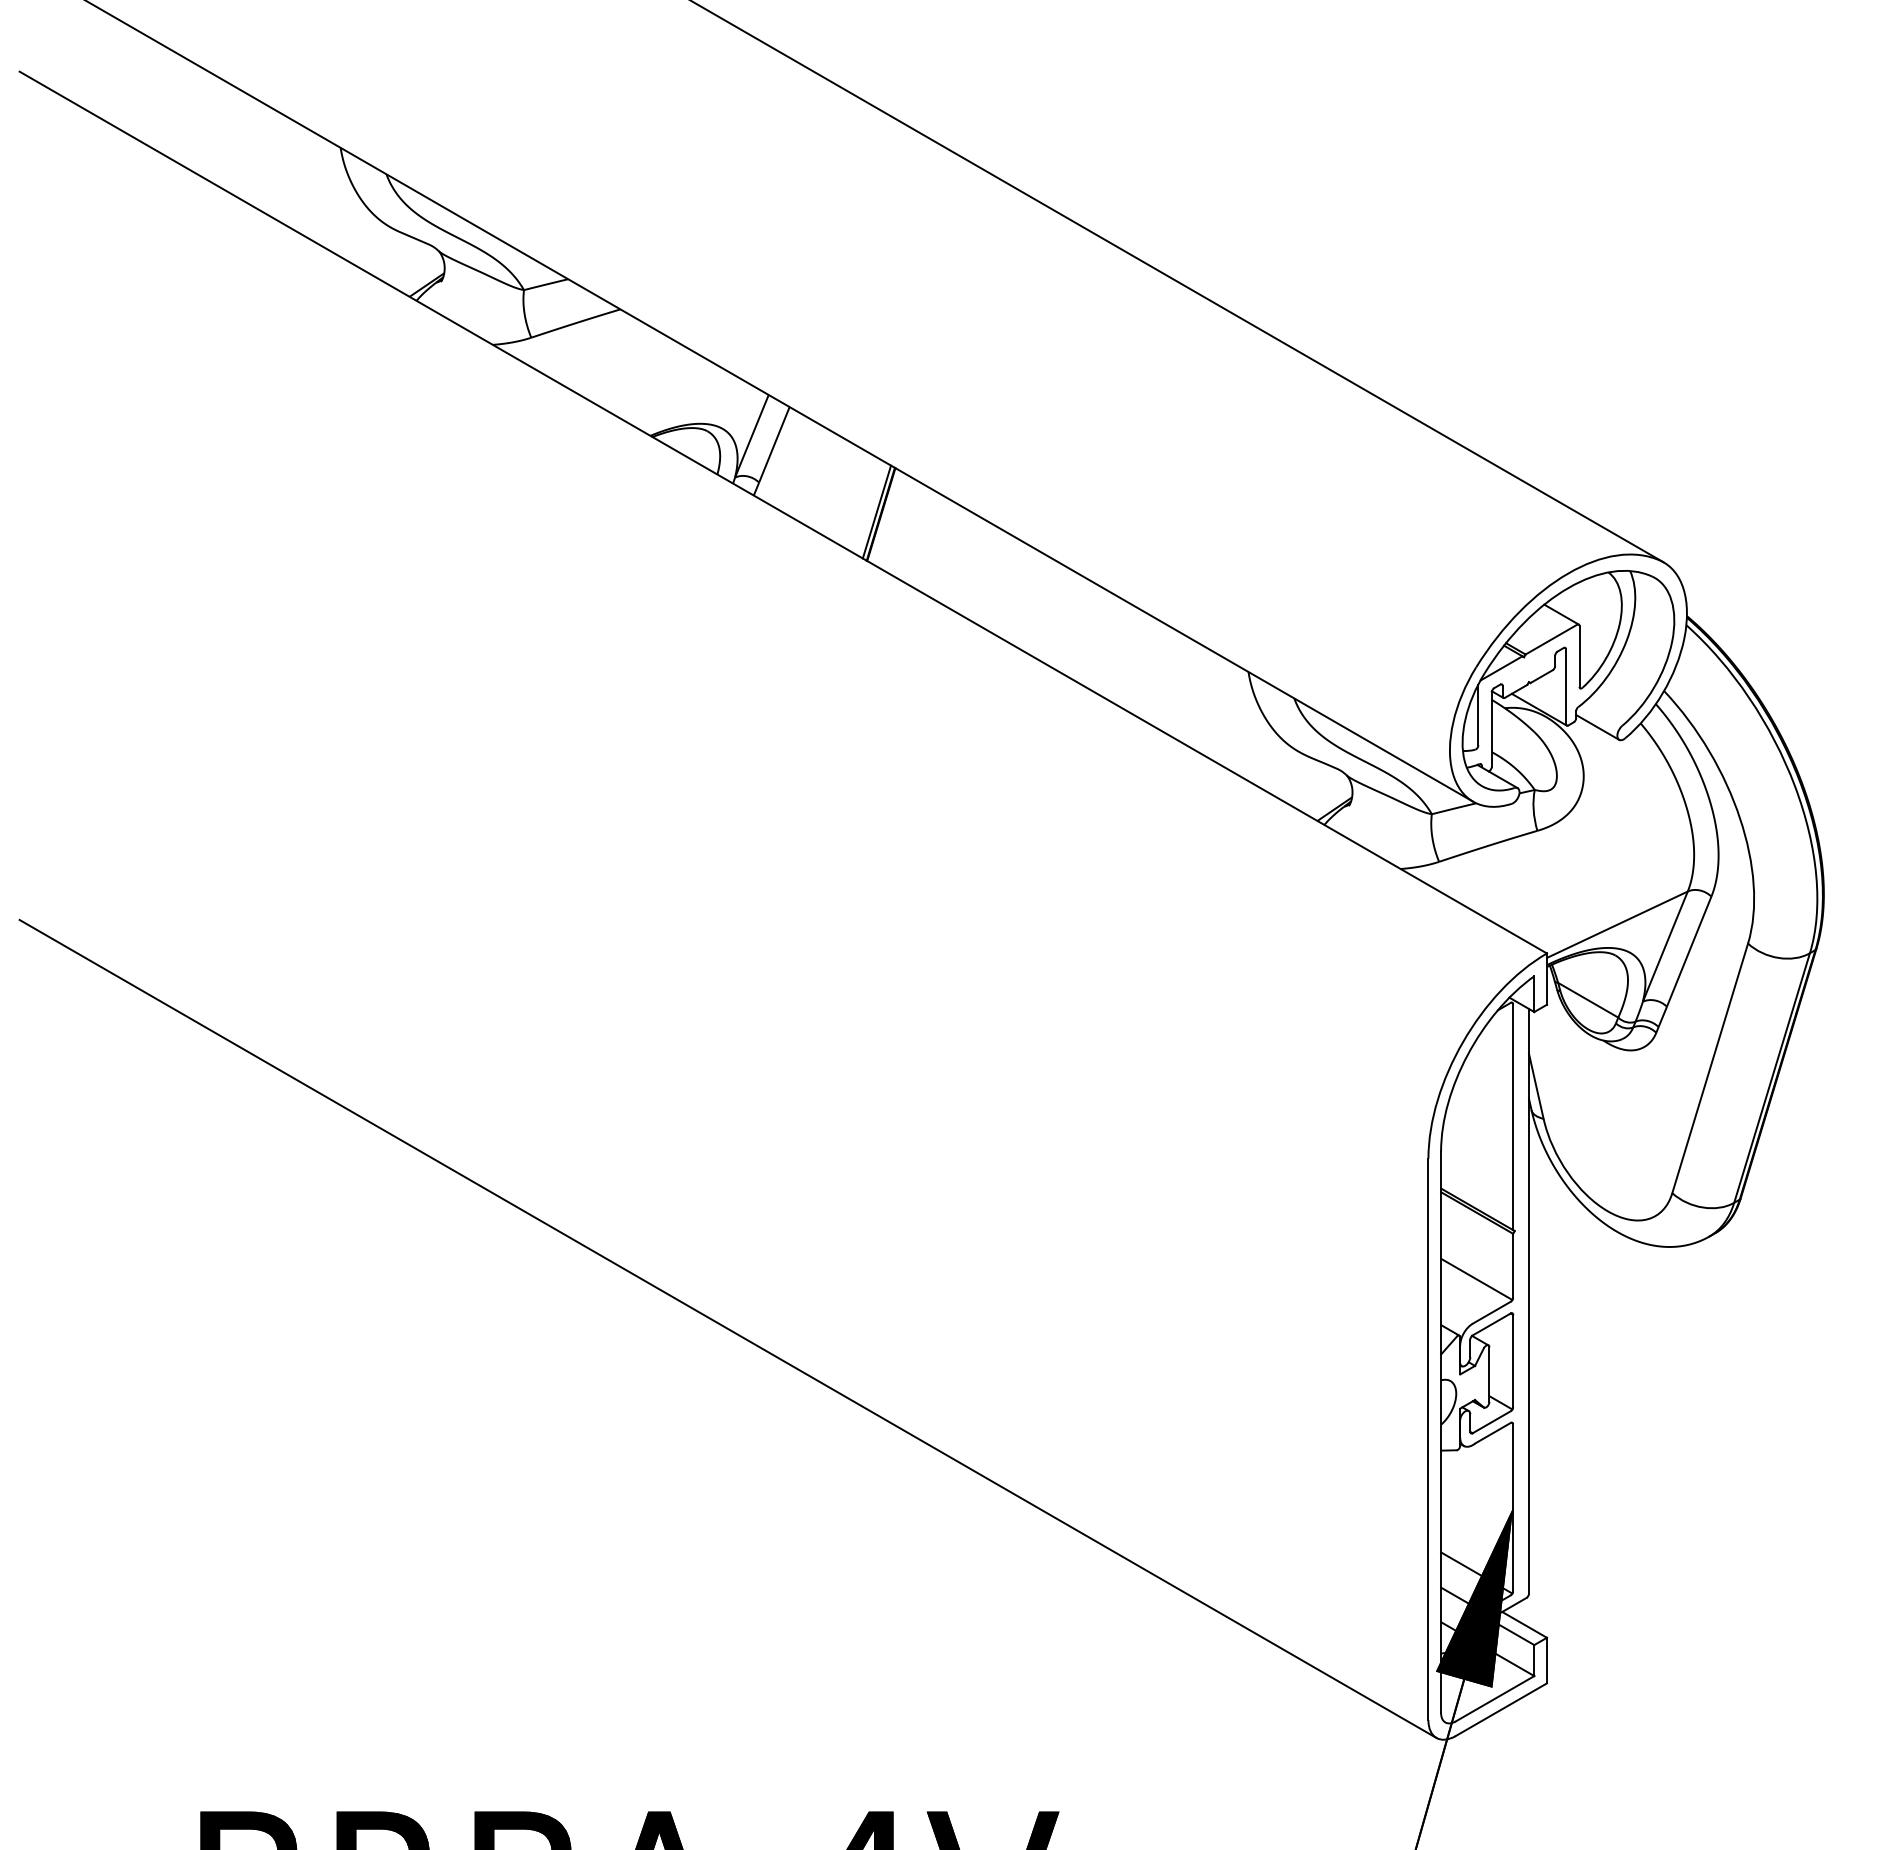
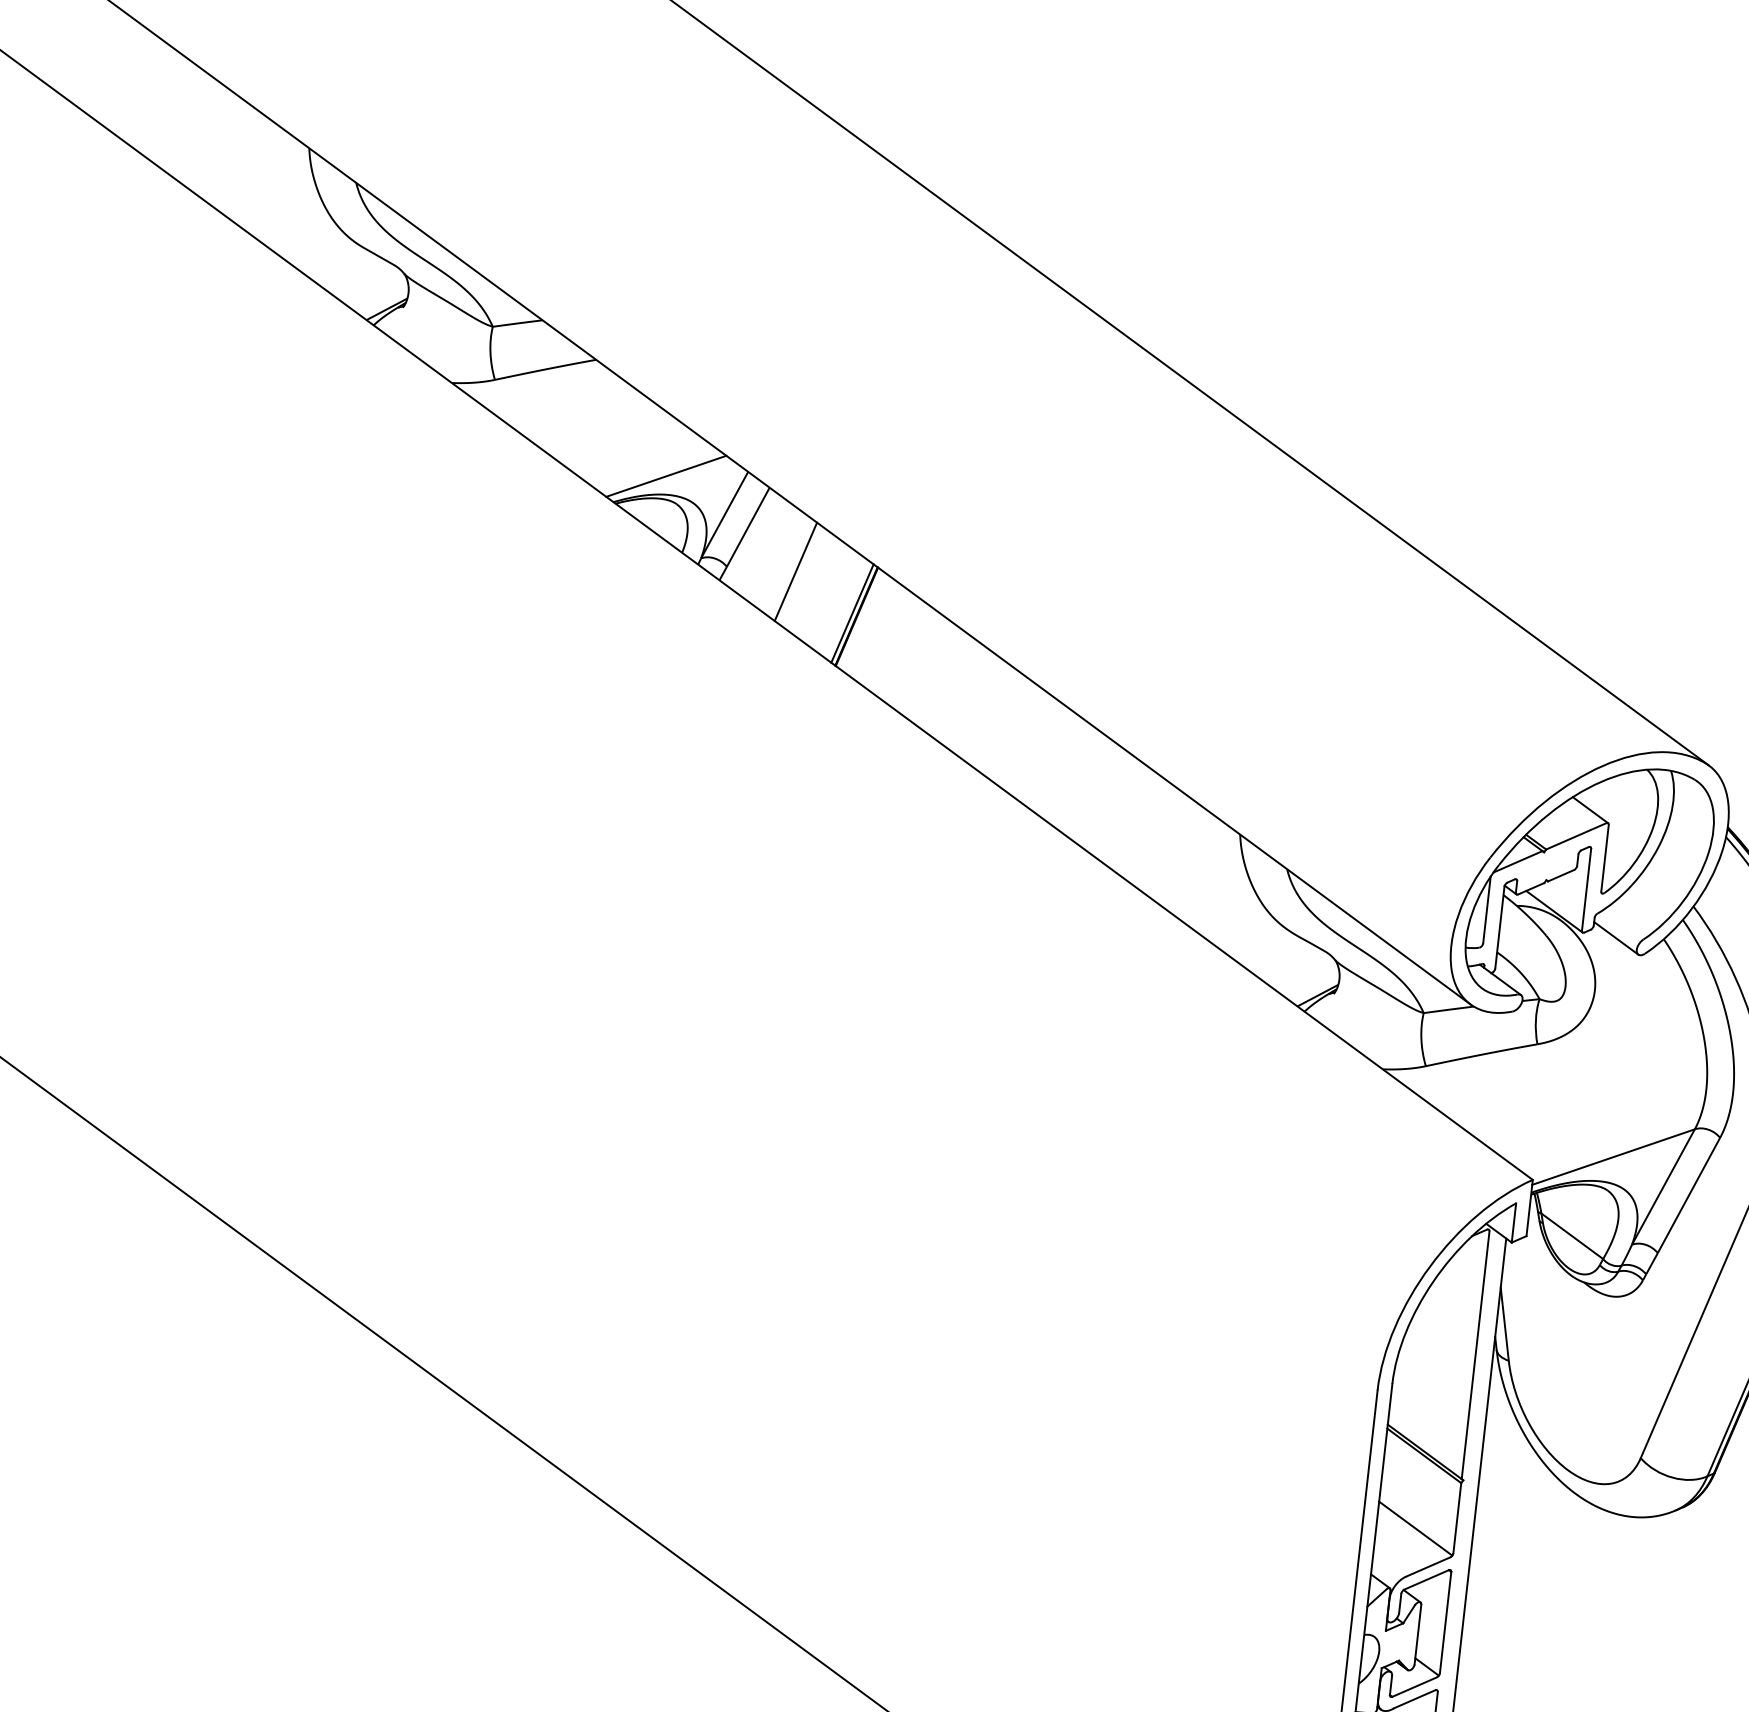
line: (695, 406) -> (666, 475), added
line: (821, 479) -> (795, 571), added

